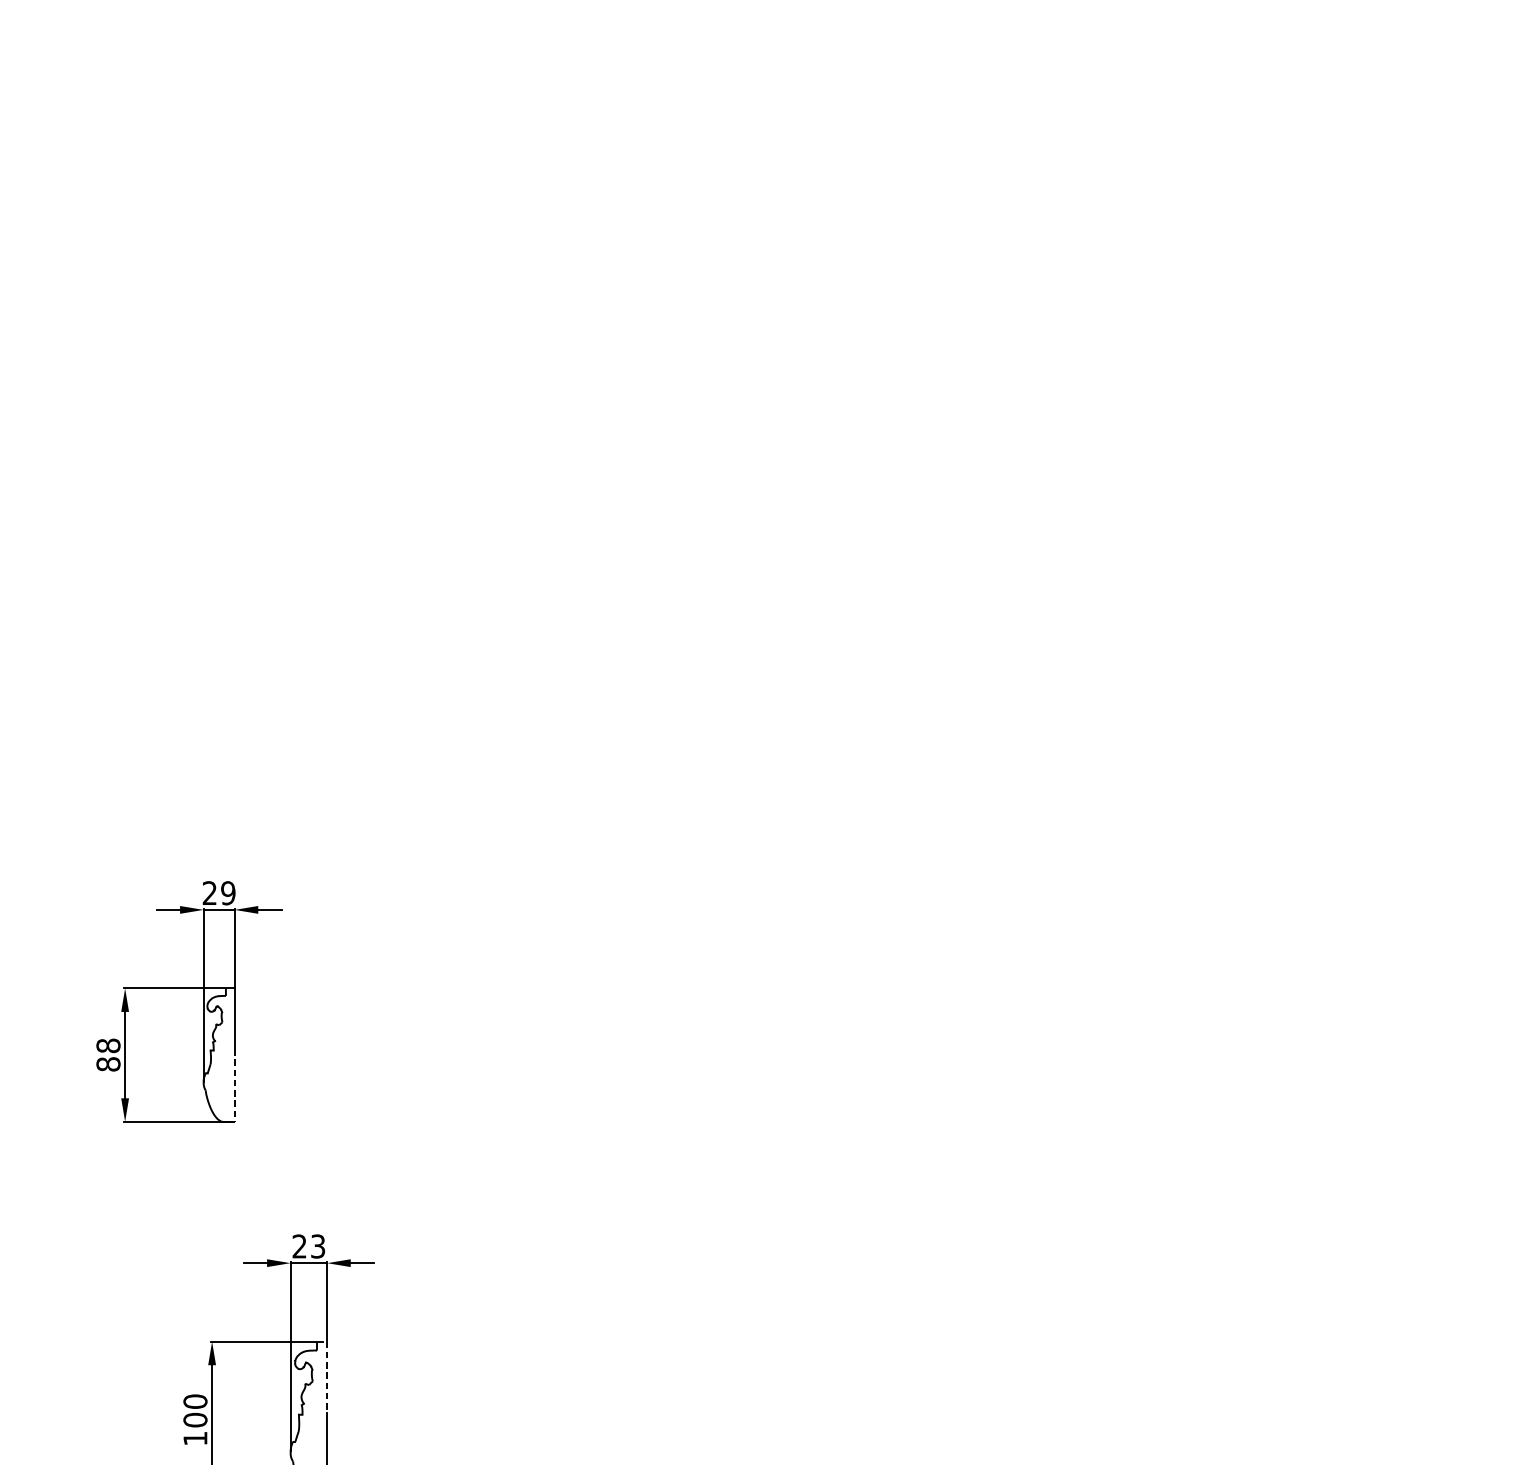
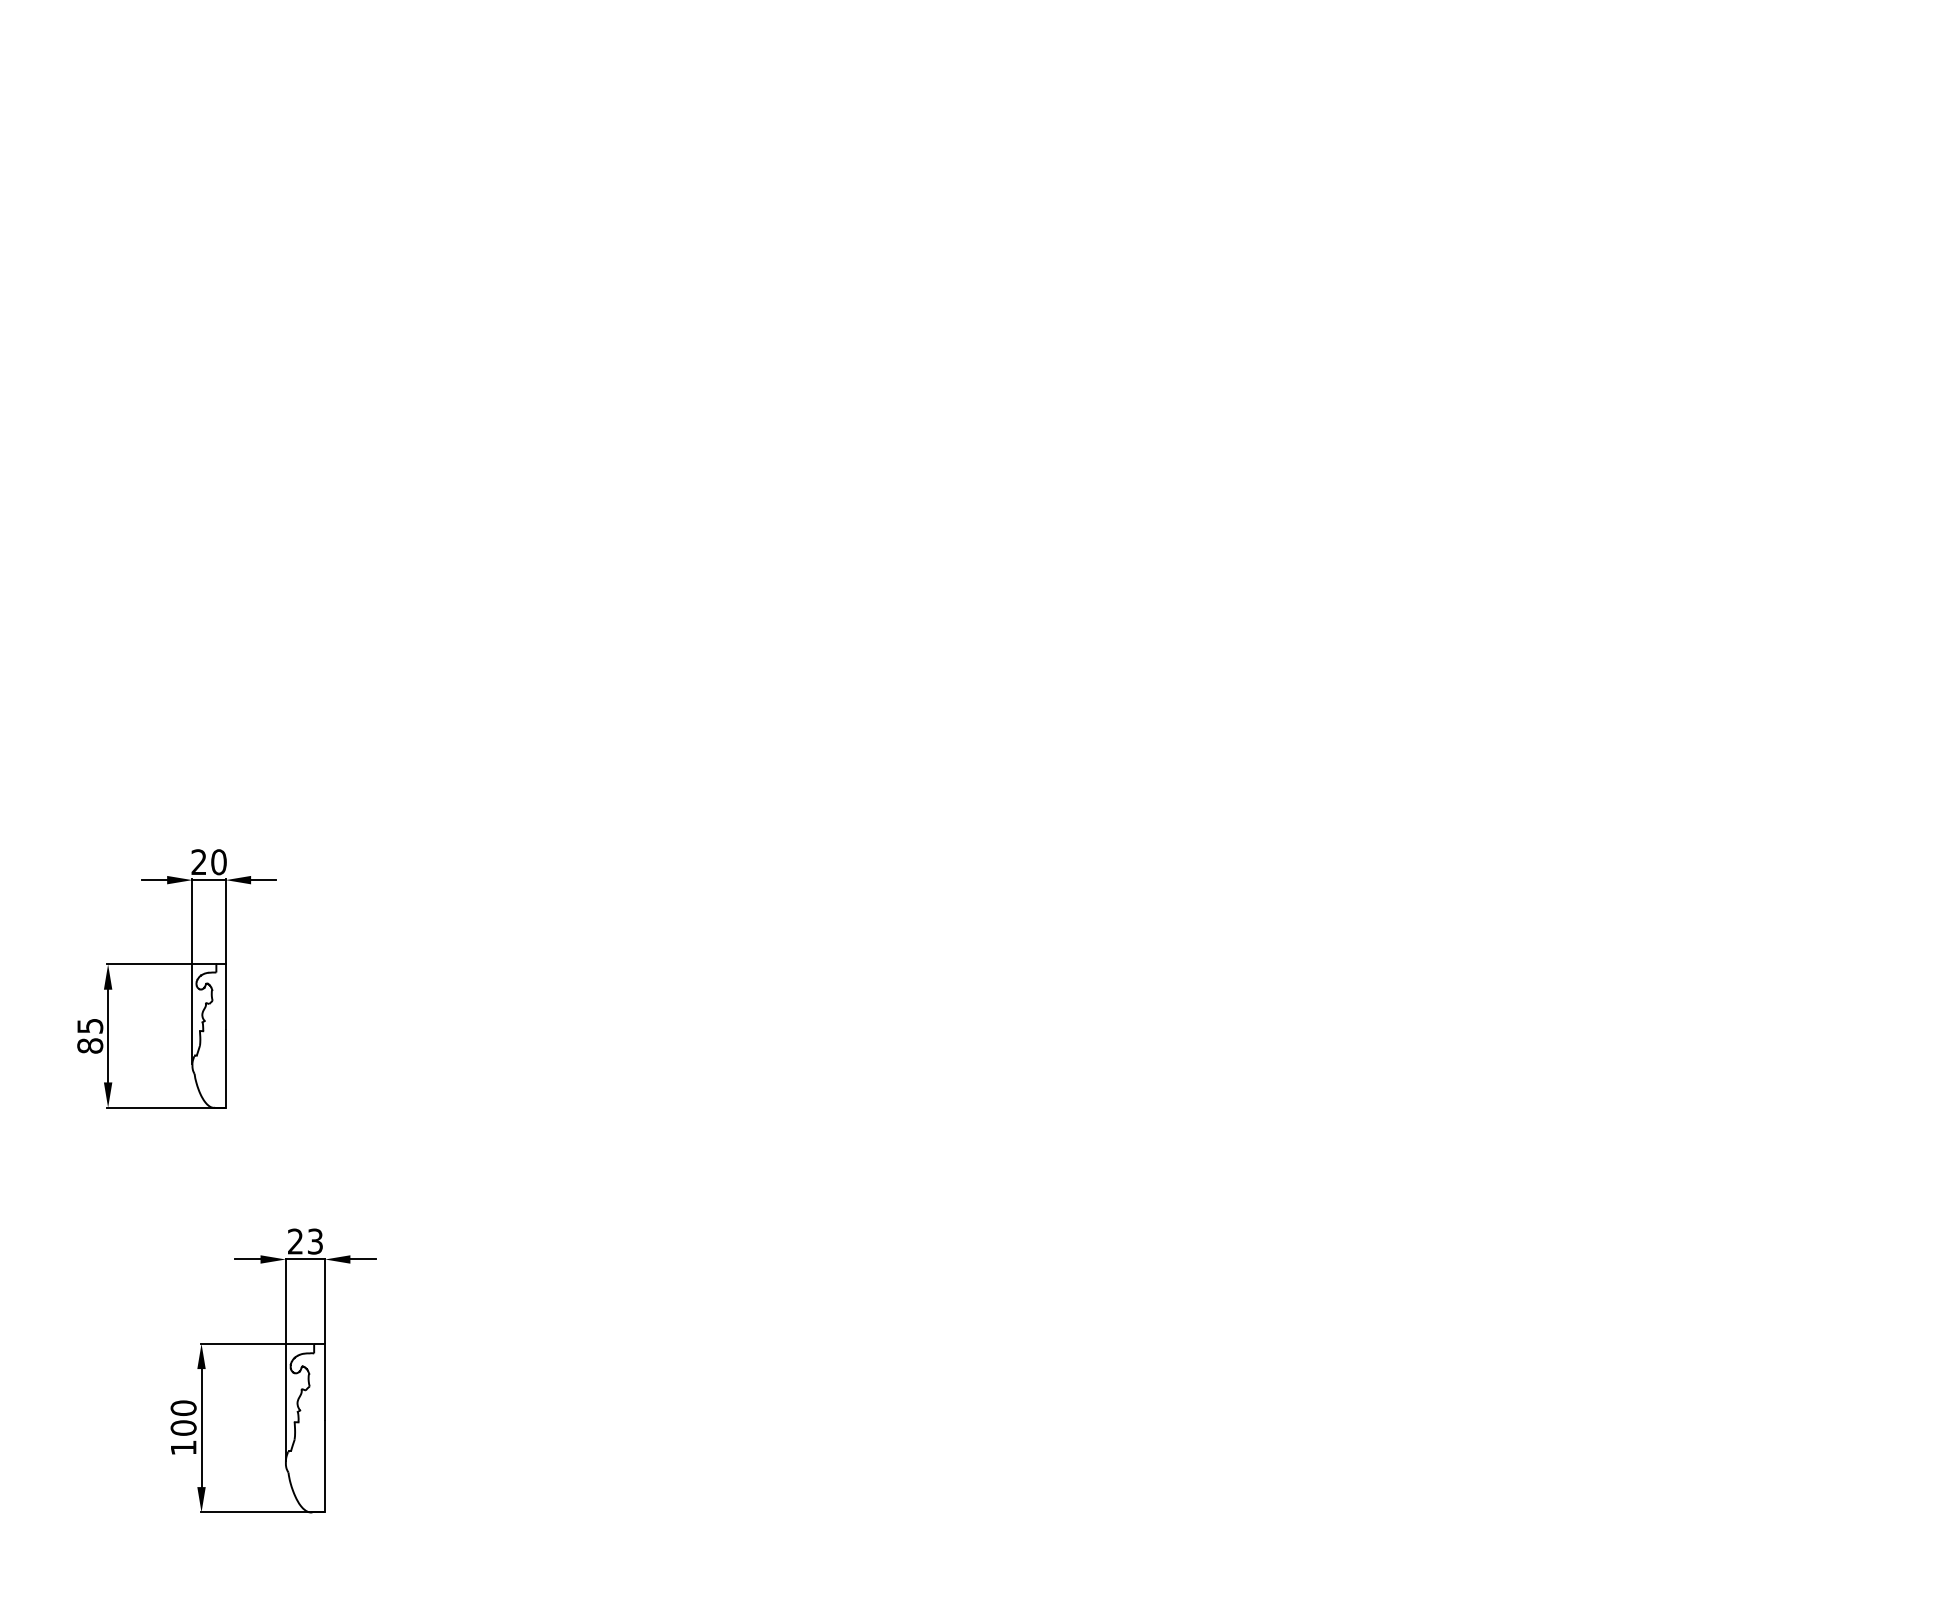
text: (227, 893) -> (218, 862), 29 -> 20
text: (108, 1045) -> (90, 1025), 88 -> 85
line: (234, 1086) -> (225, 1069), dashed -> solid
line: (327, 1372) -> (325, 1376), dashed -> solid

